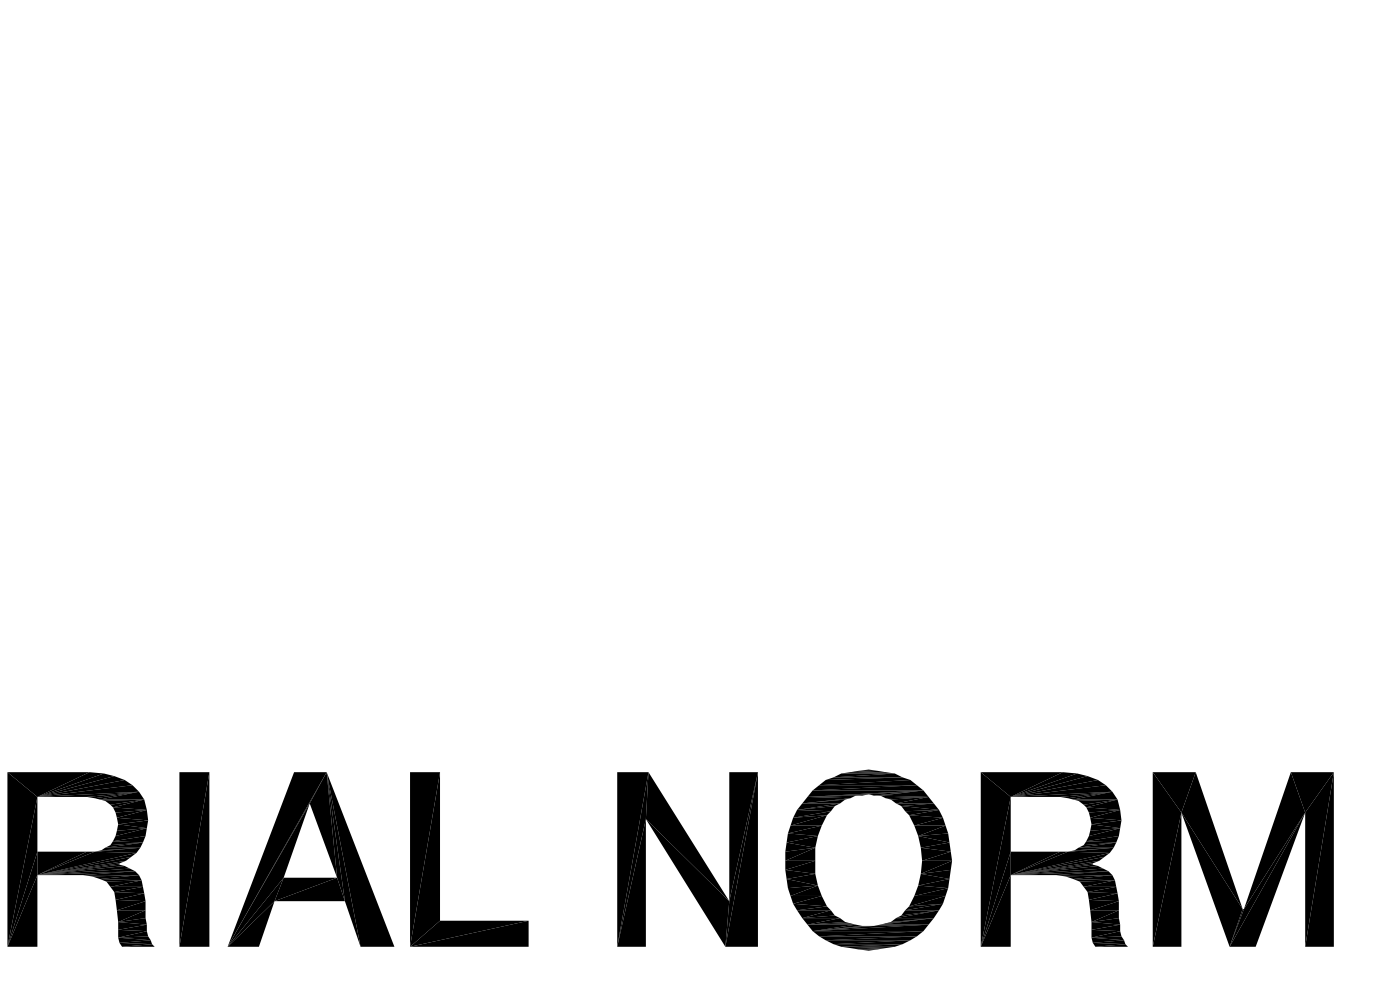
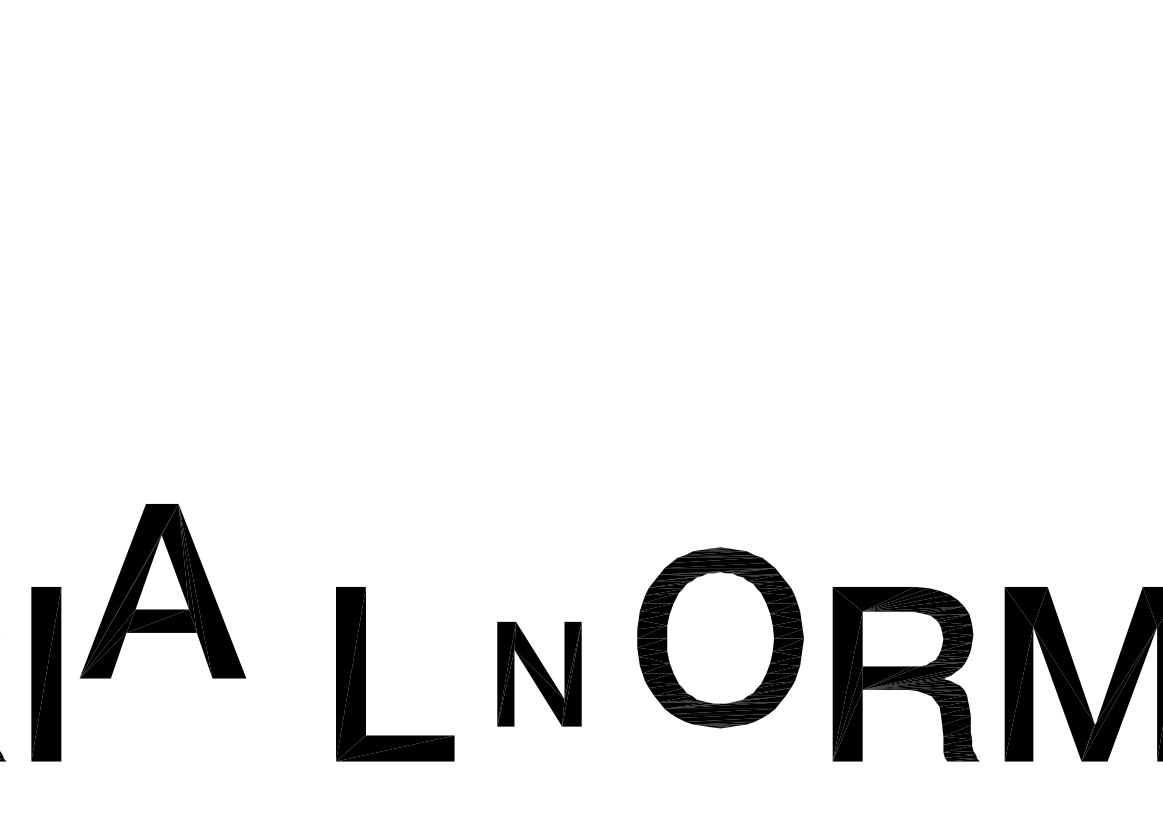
part: (310, 859) -> (162, 591), moved
part: (439, 859) -> (365, 674), moved
part: (687, 859) -> (539, 674), size x0.6
part: (868, 859) -> (720, 637), moved

